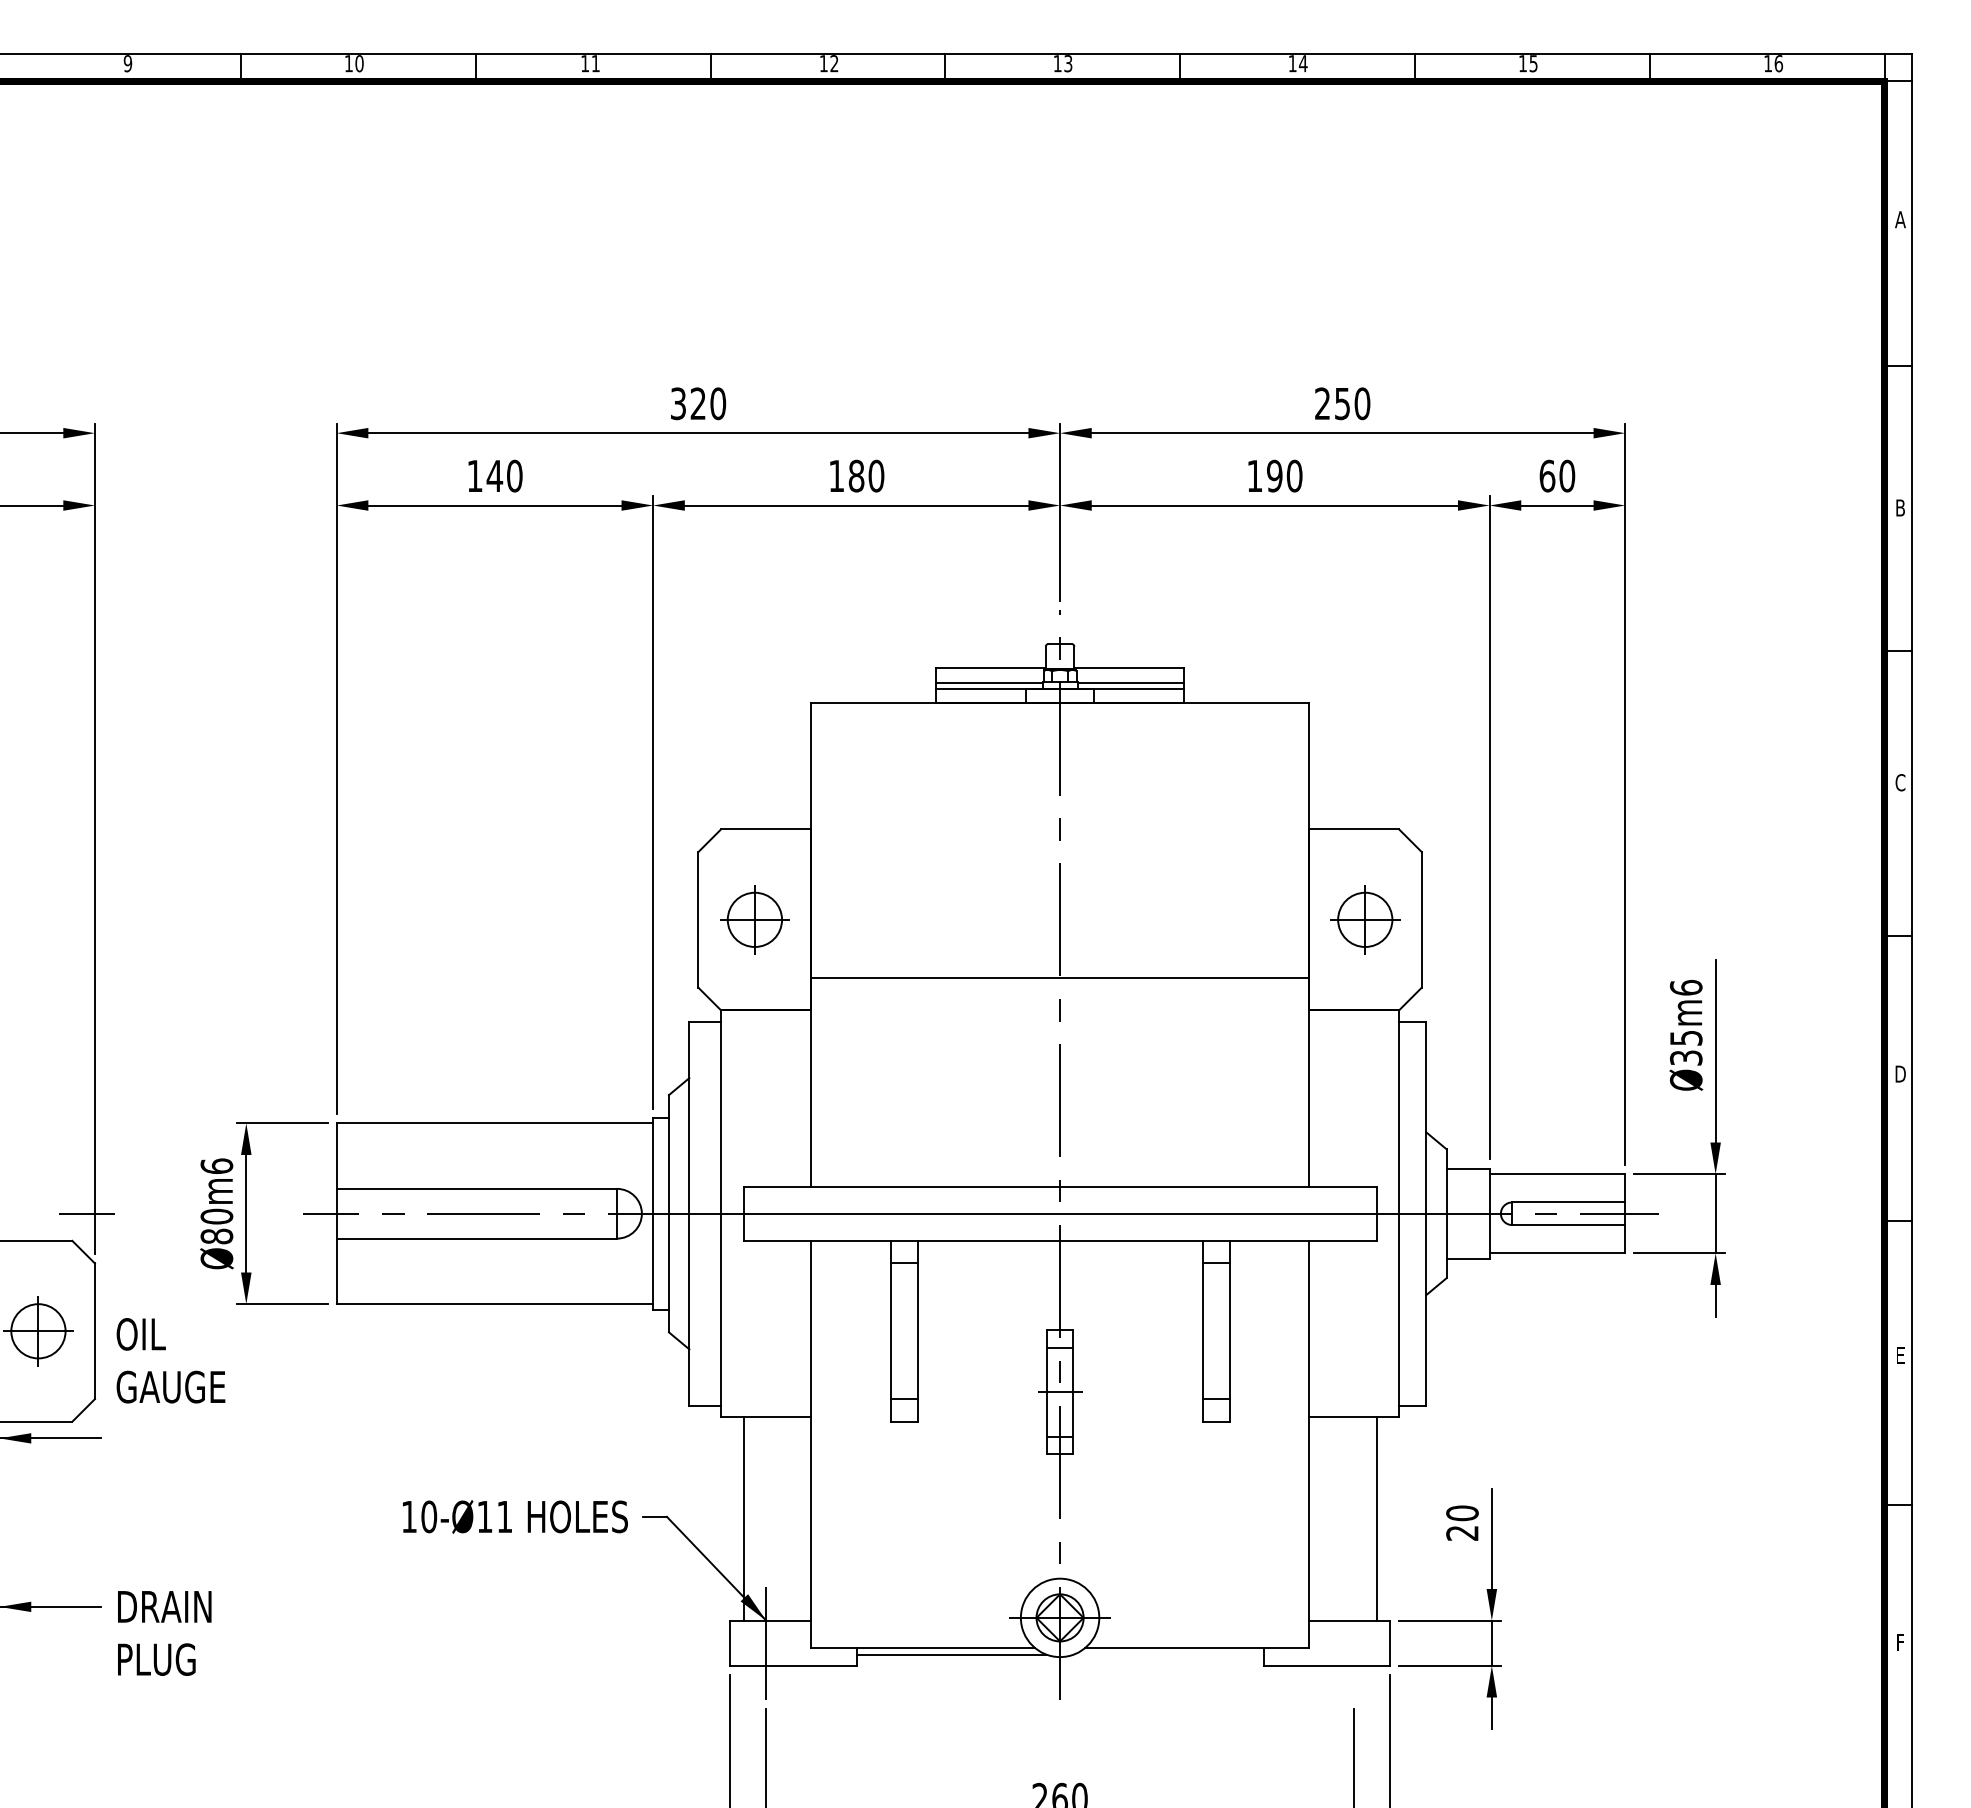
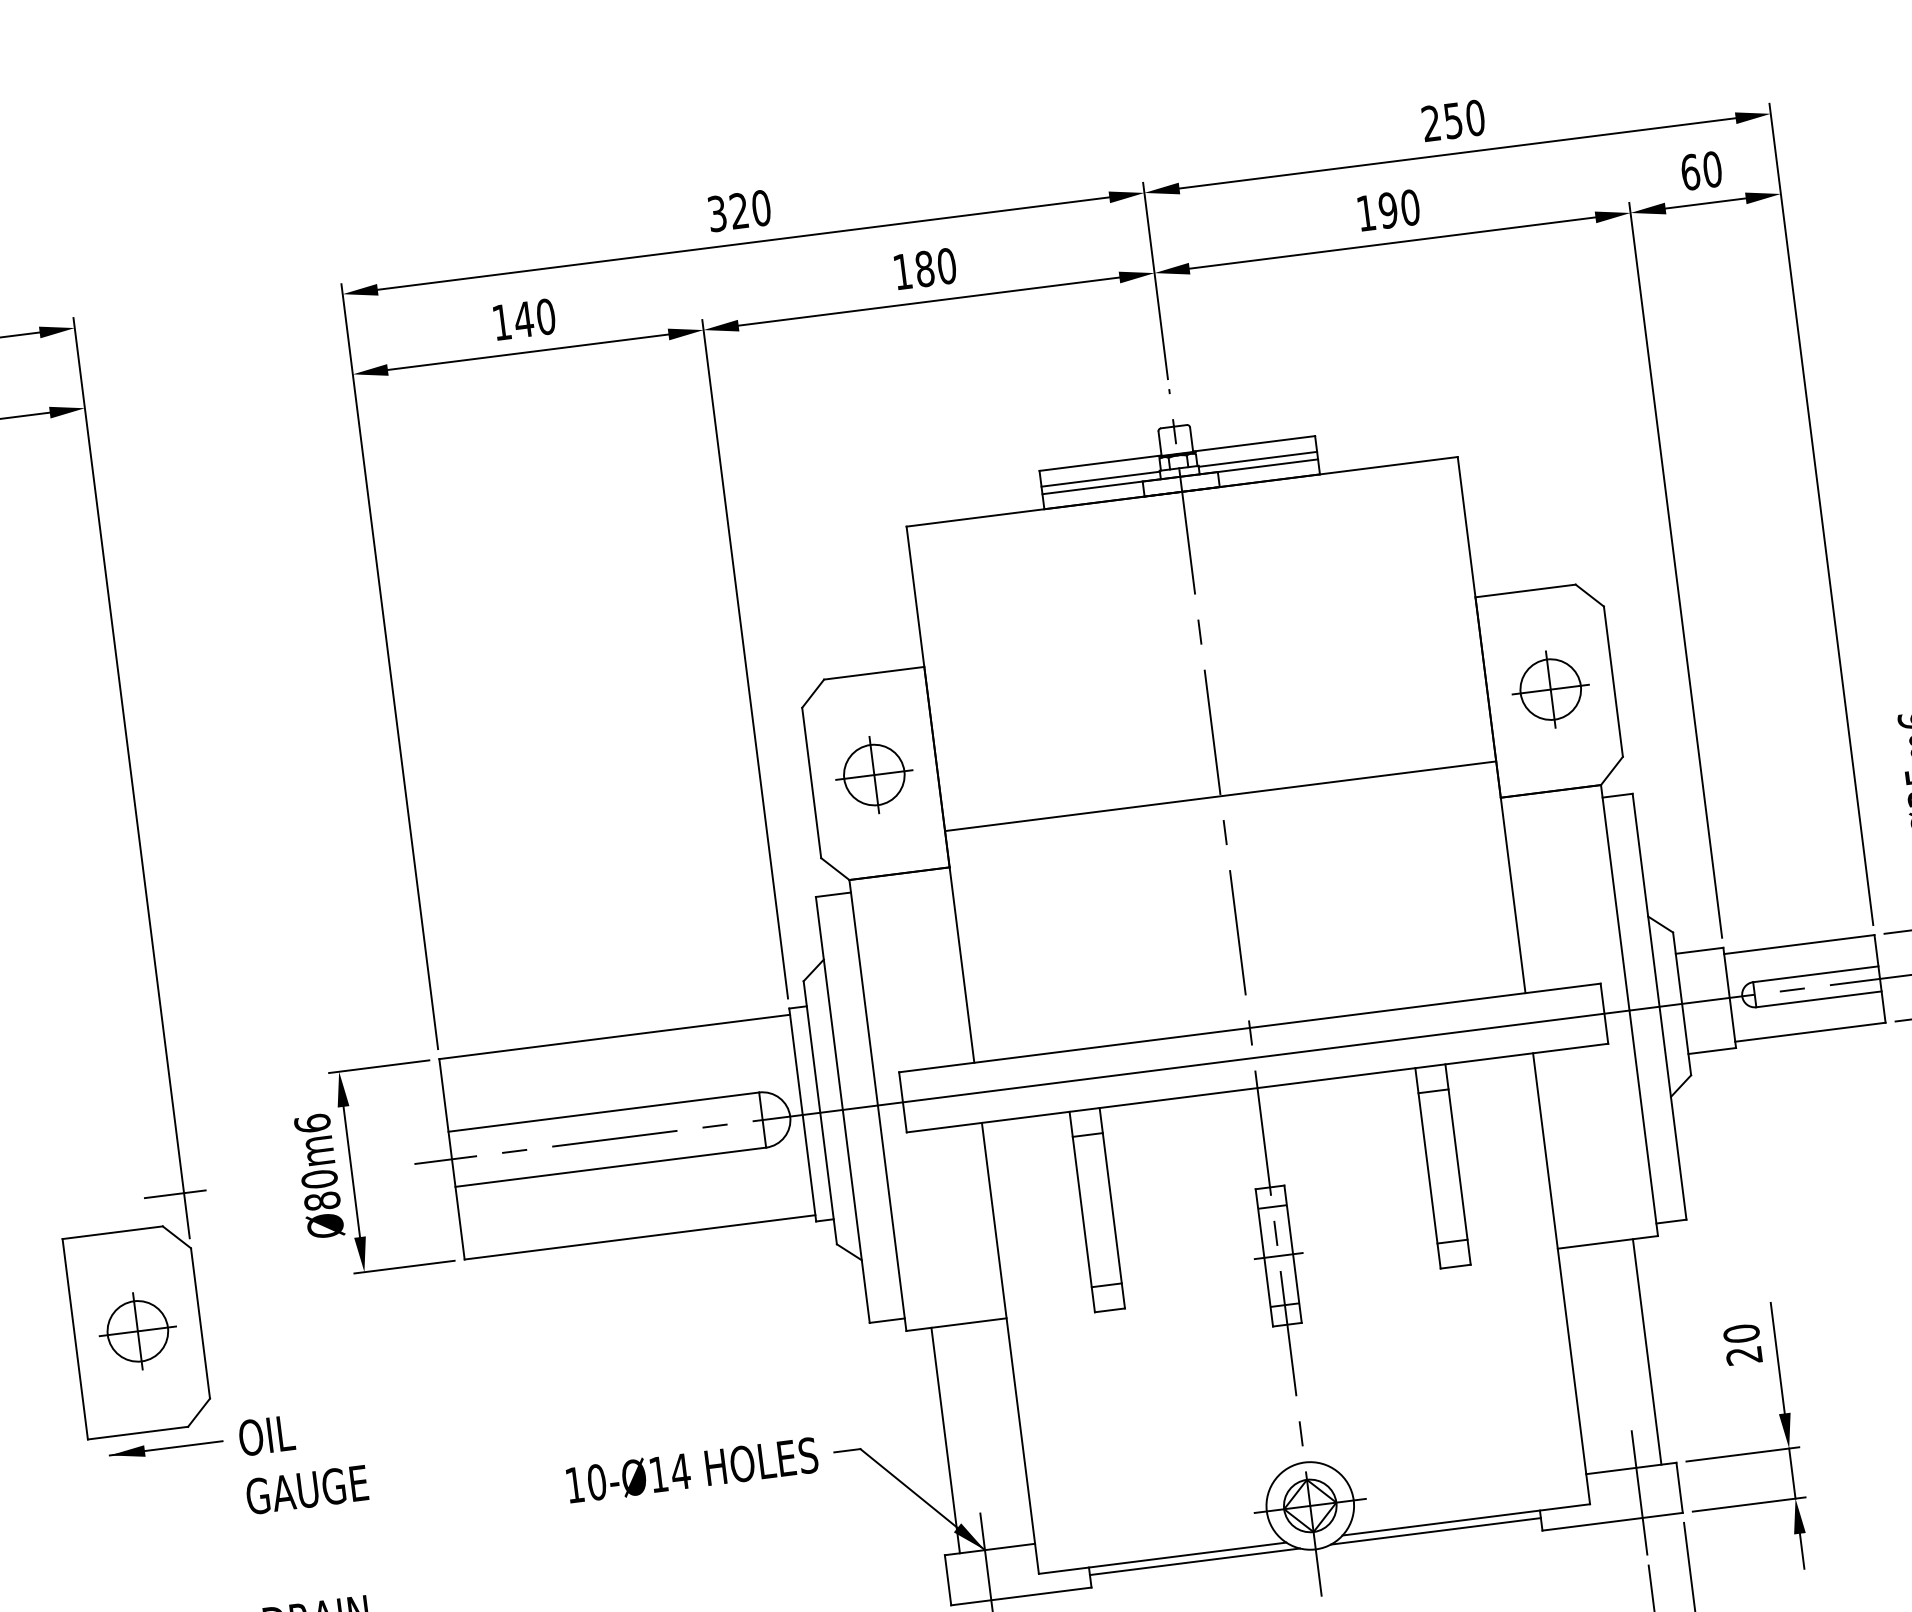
text: (170, 1360) -> (302, 1460), moved
text: (504, 1516) -> (680, 1471), 10-Ø11 -> 10-Ø14
line: (1353, 1642) -> (1638, 1492), added
line: (1168, 1654) -> (1435, 1531), added

